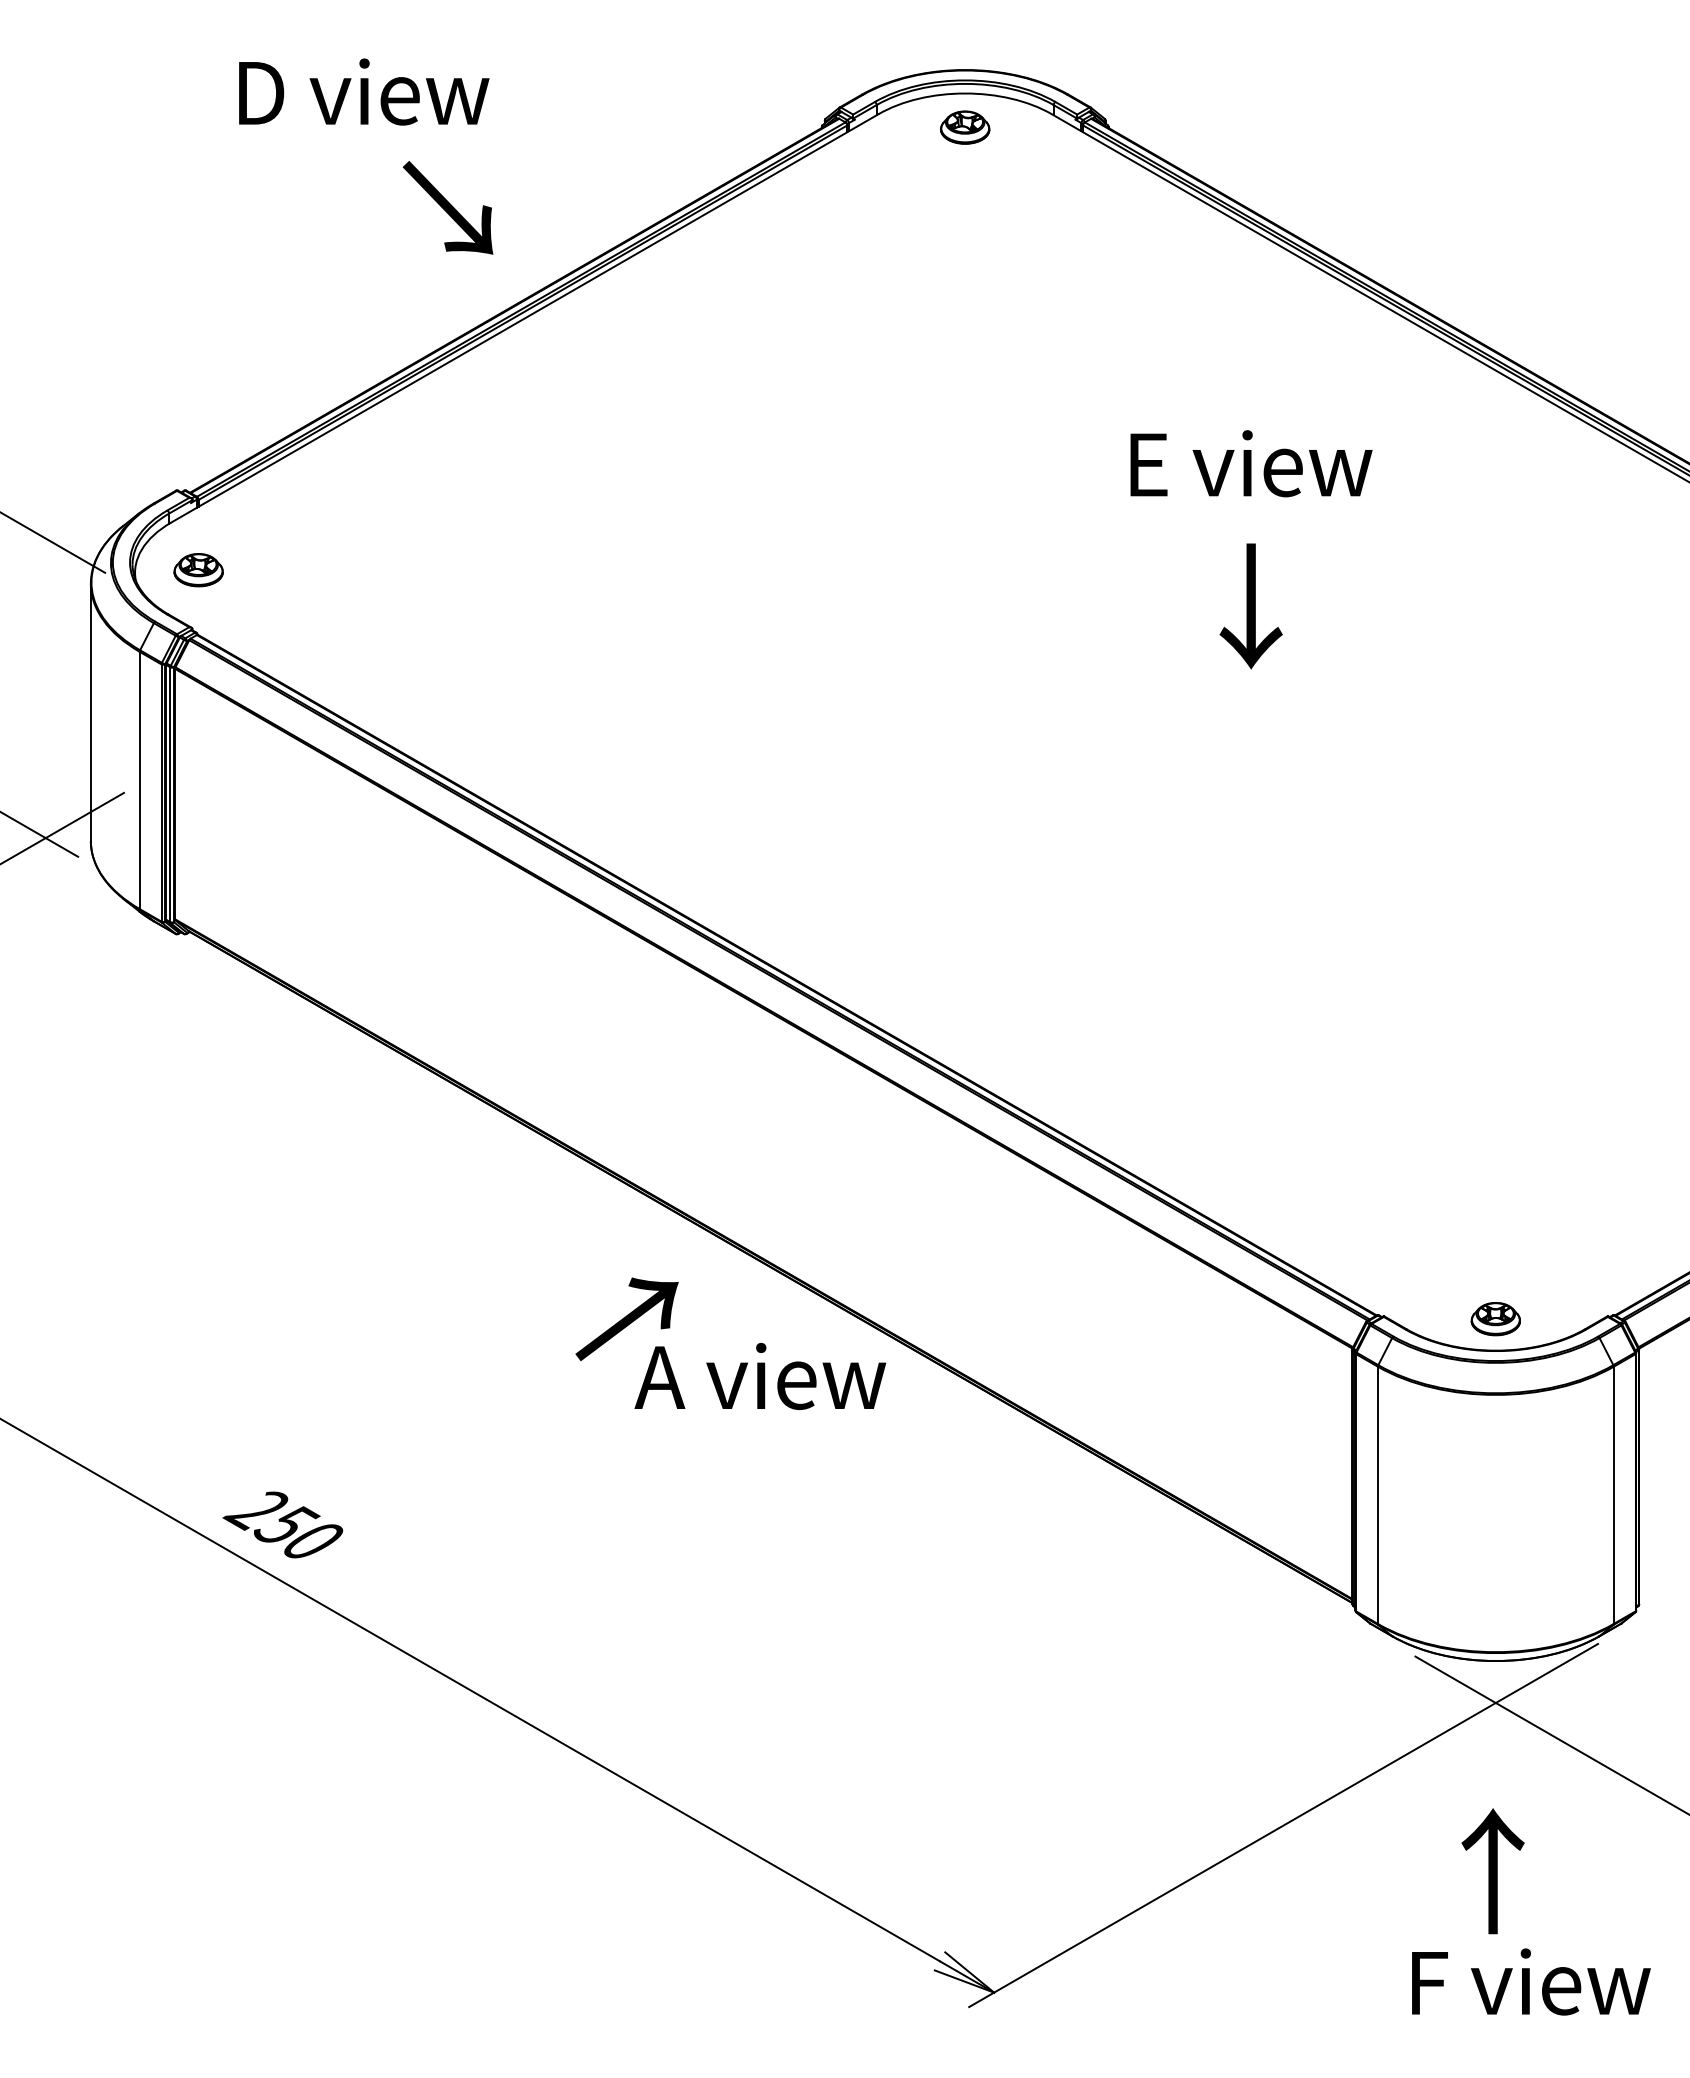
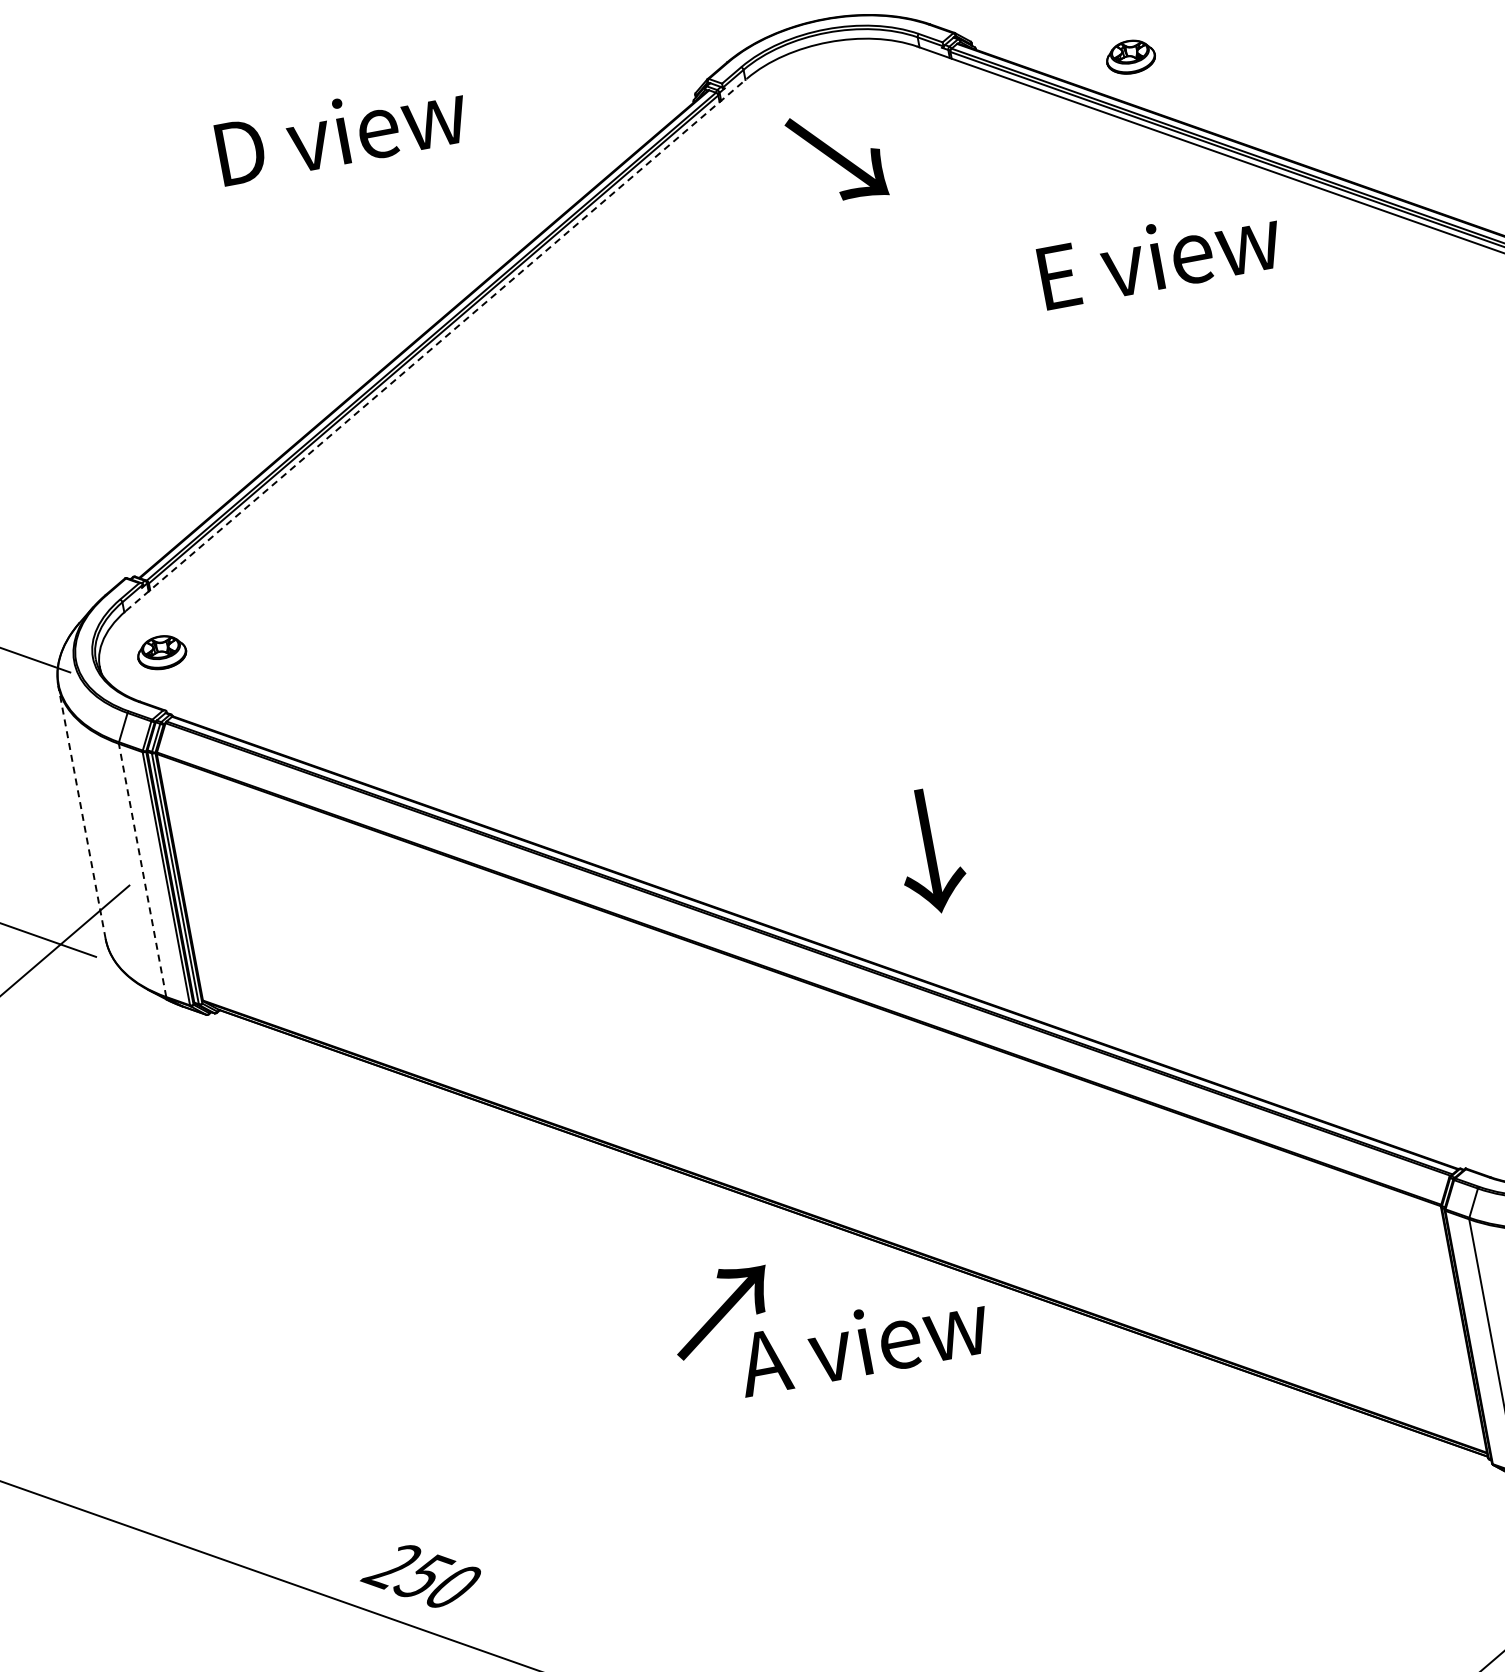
text: (364, 91) -> (342, 131), moved
part: (965, 127) -> (1131, 56), moved
text: (447, 207) -> (836, 156), moved
line: (524, 318) -> (436, 344), solid -> dashed
text: (1251, 463) -> (1160, 256), moved
text: (1250, 606) -> (929, 851), moved
line: (90, 712) -> (81, 812), solid -> dashed
line: (139, 780) -> (142, 870), solid -> dashed

